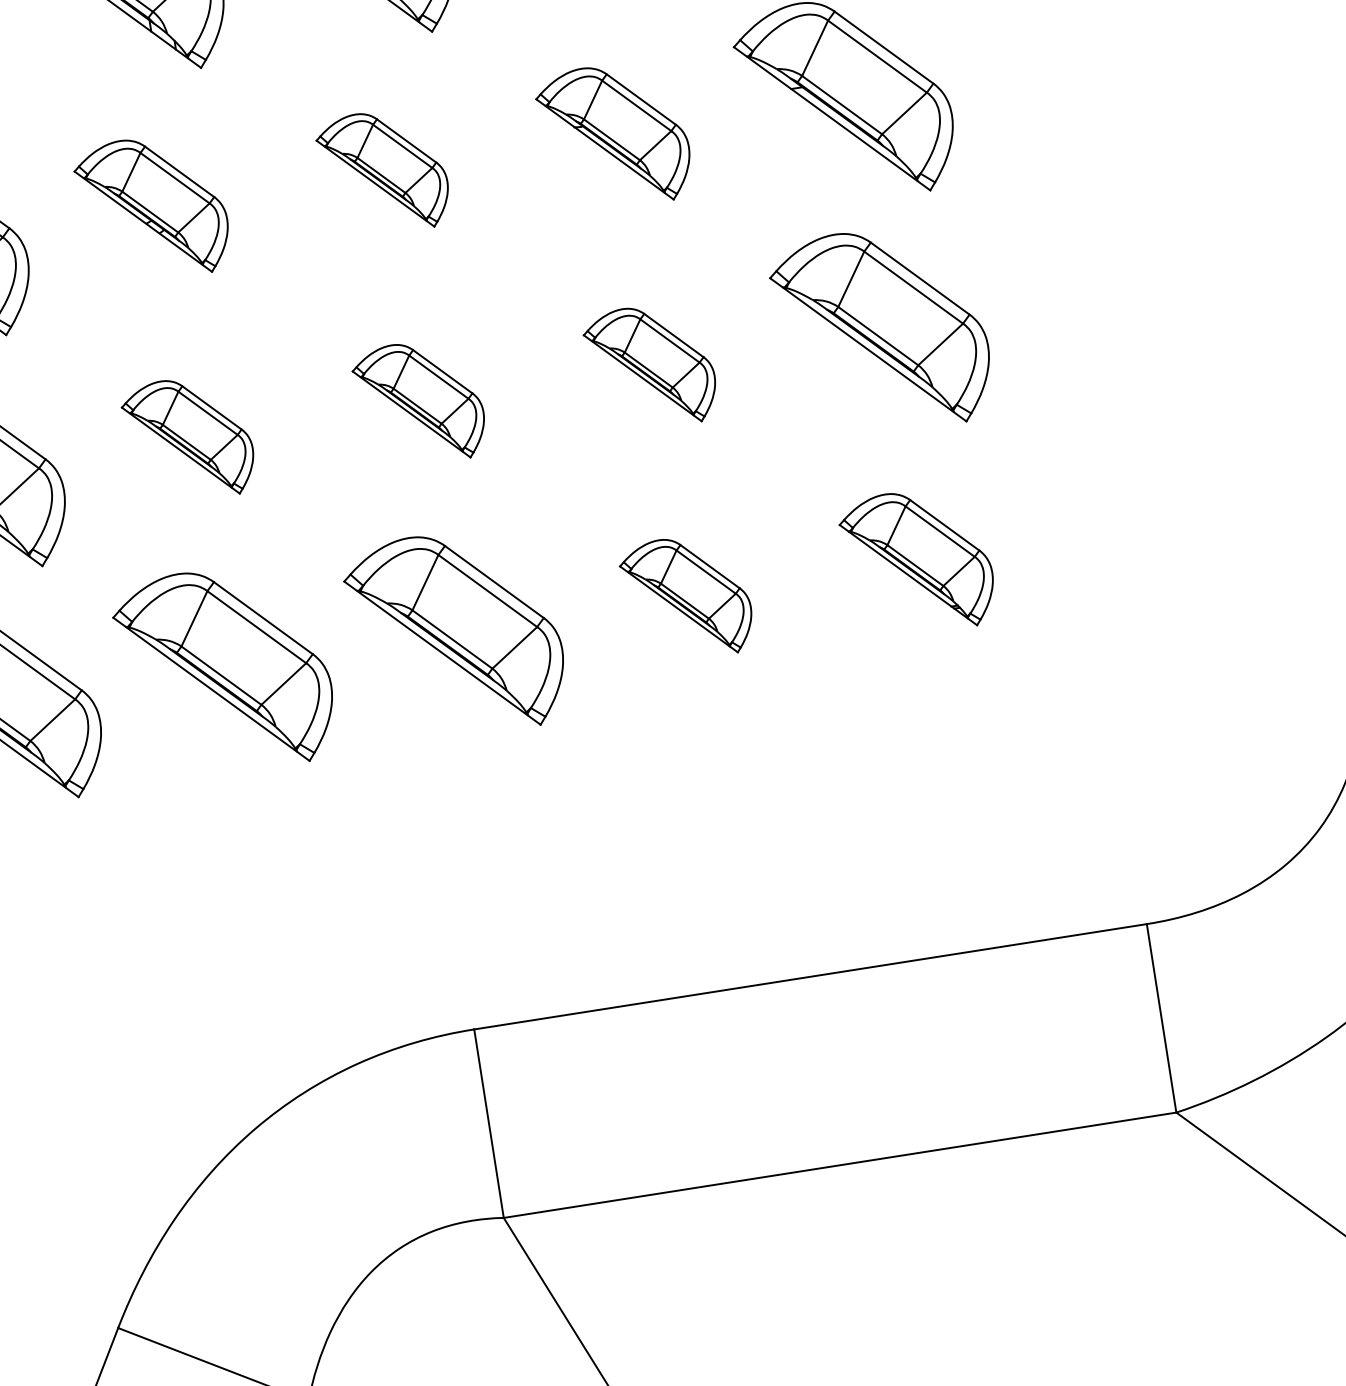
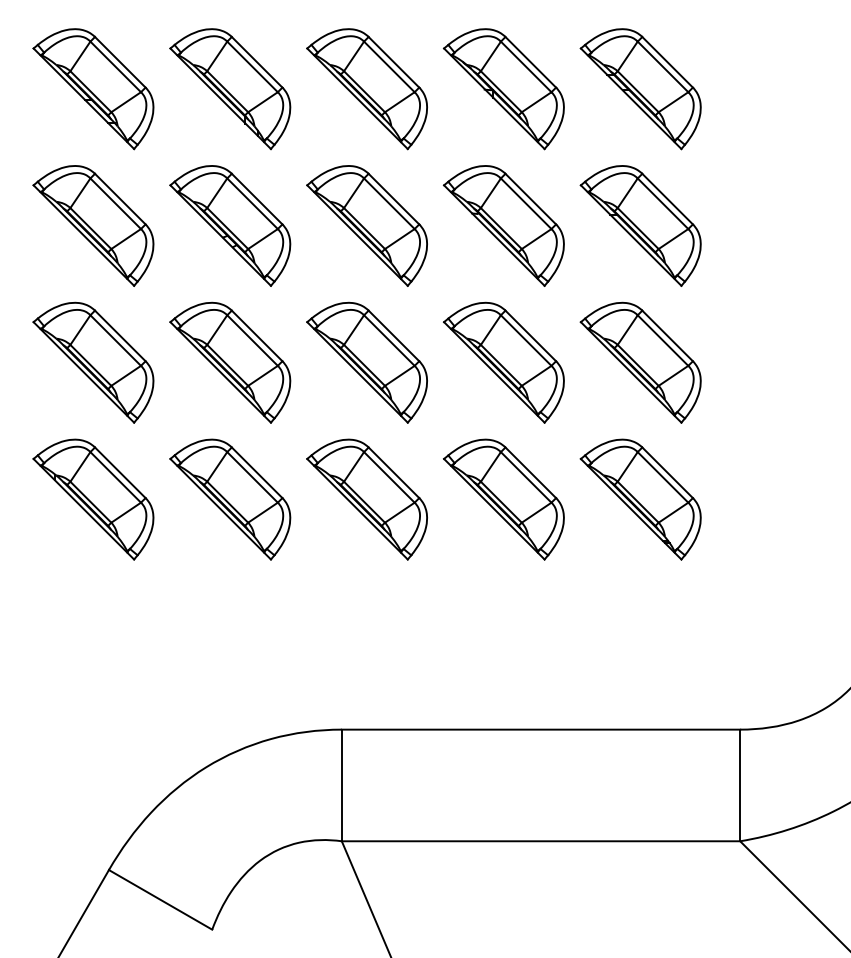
part: (613, 135) -> (503, 225), size x1.43
part: (382, 171) -> (366, 225), size x1.67
part: (153, 207) -> (230, 225), size x1.43
part: (650, 366) -> (503, 362), size x1.67
part: (418, 403) -> (366, 362), size x1.67
part: (189, 439) -> (230, 362), size x1.67
part: (917, 561) -> (640, 499), size x1.43
part: (686, 598) -> (503, 499), size x1.67

